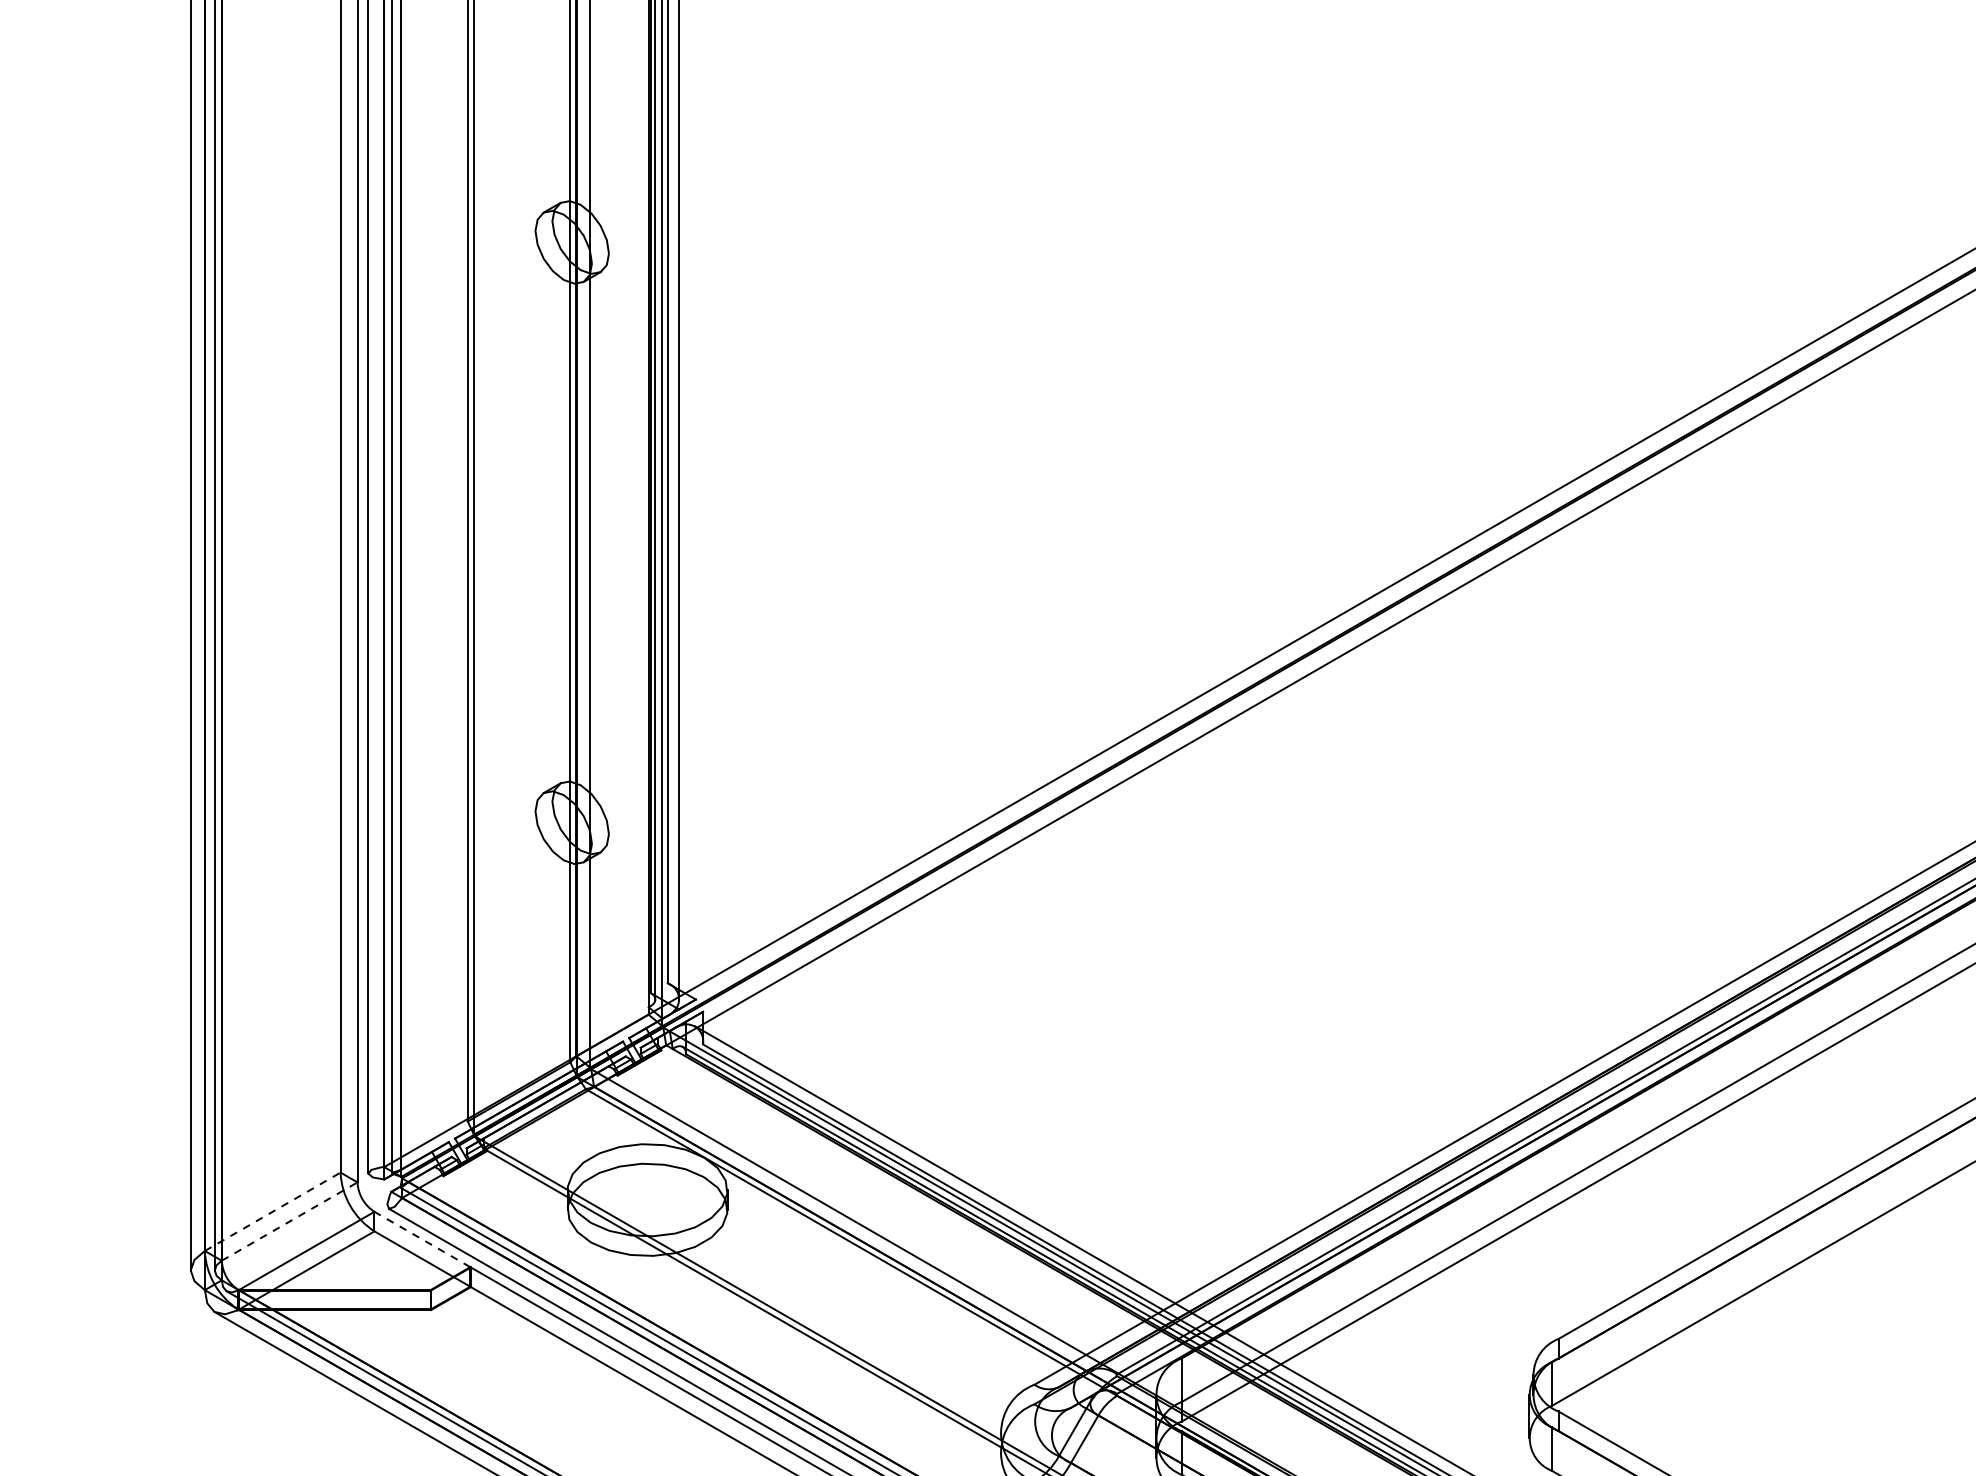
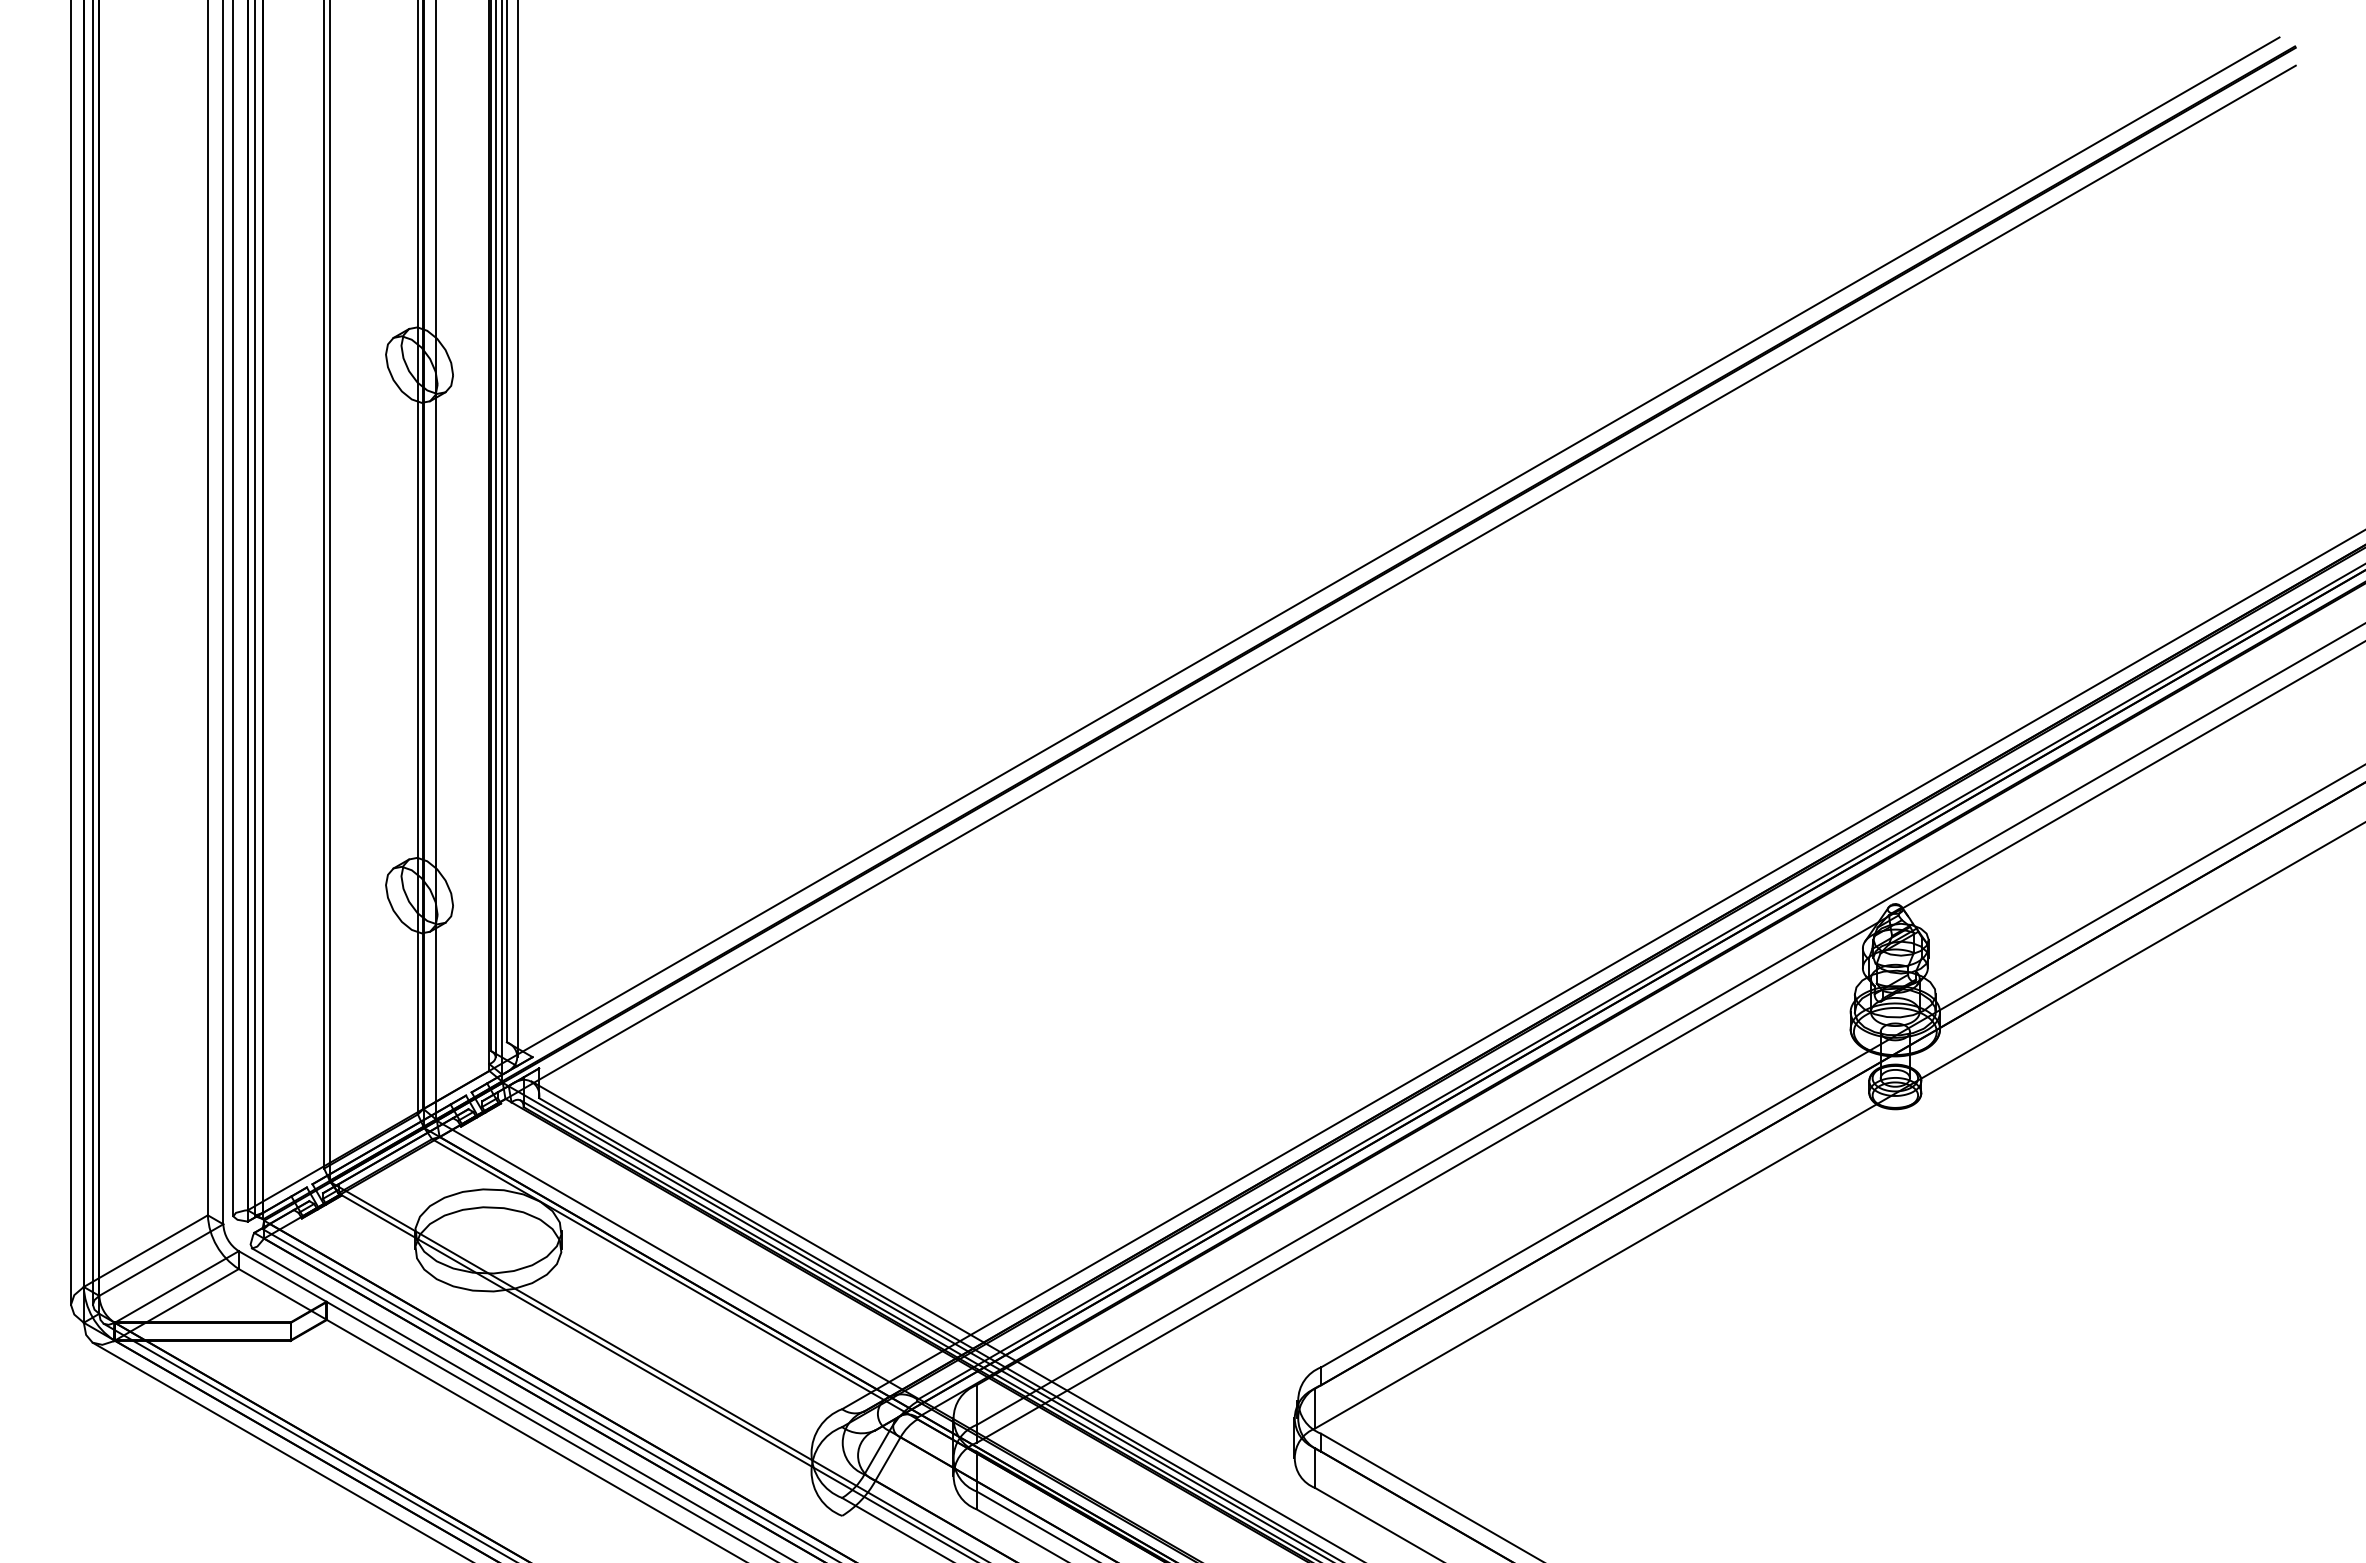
line: (272, 1212) -> (145, 1251), dashed -> solid
line: (289, 1222) -> (161, 1260), dashed -> solid
line: (422, 1239) -> (282, 1276), dashed -> solid

